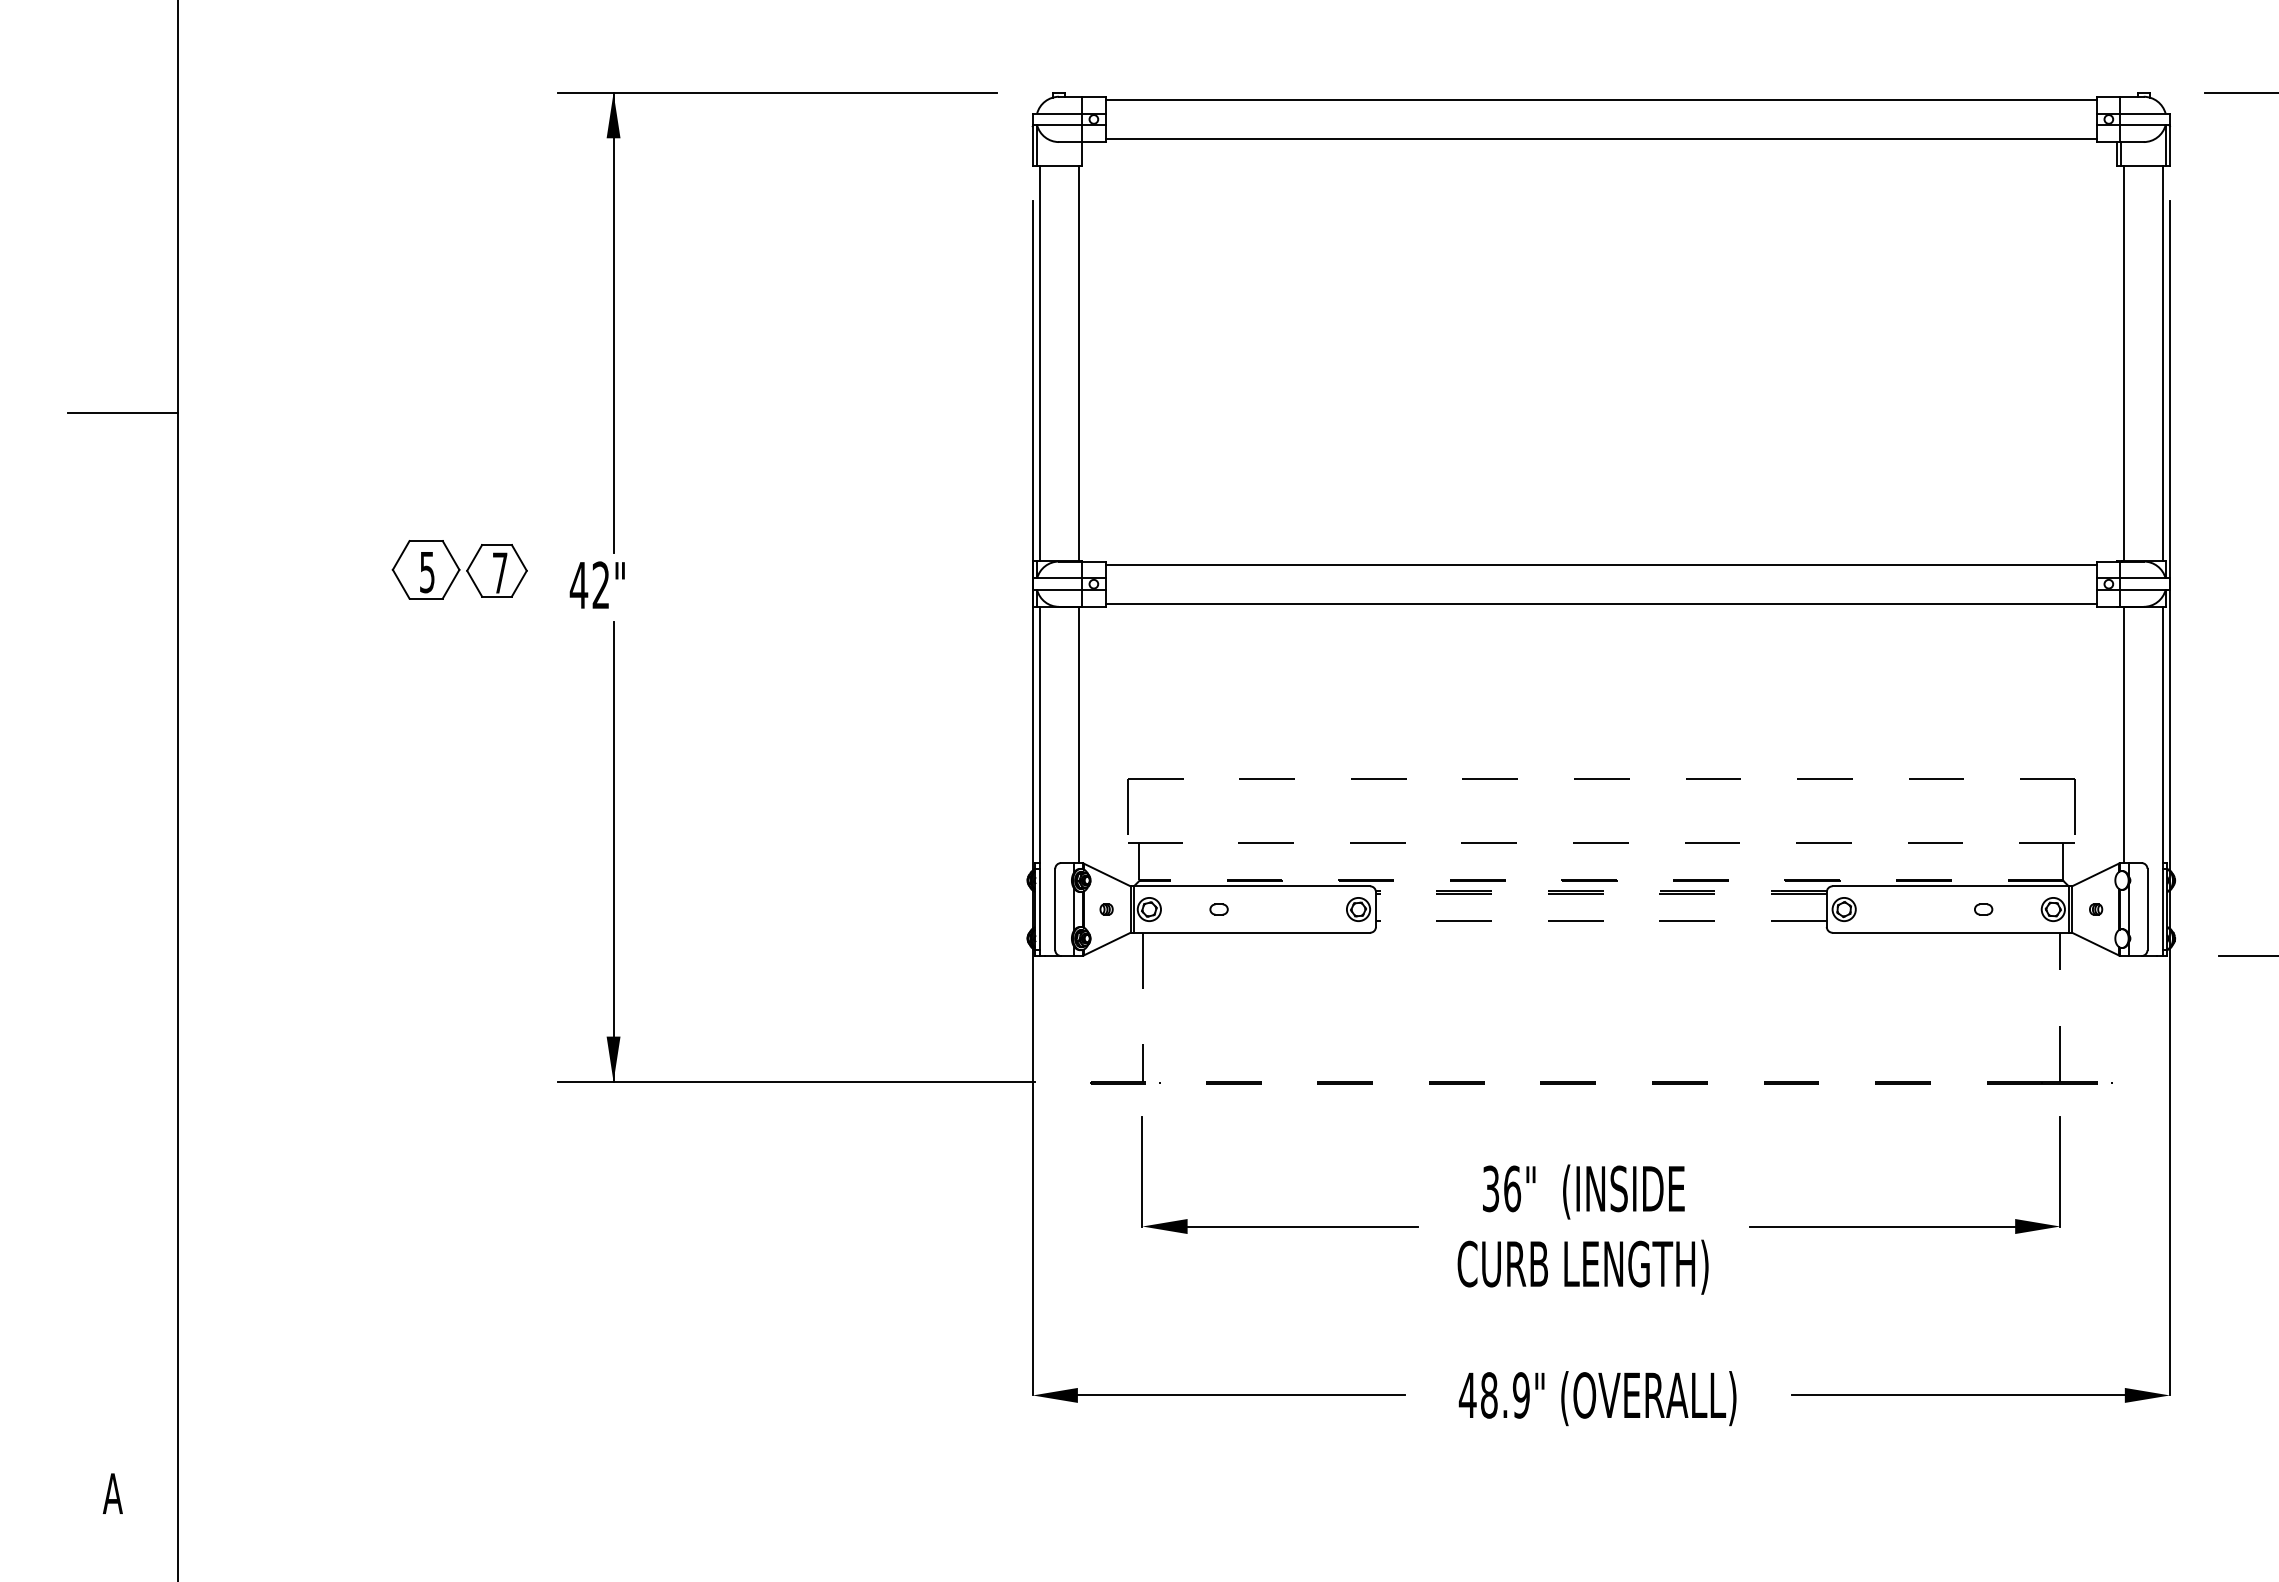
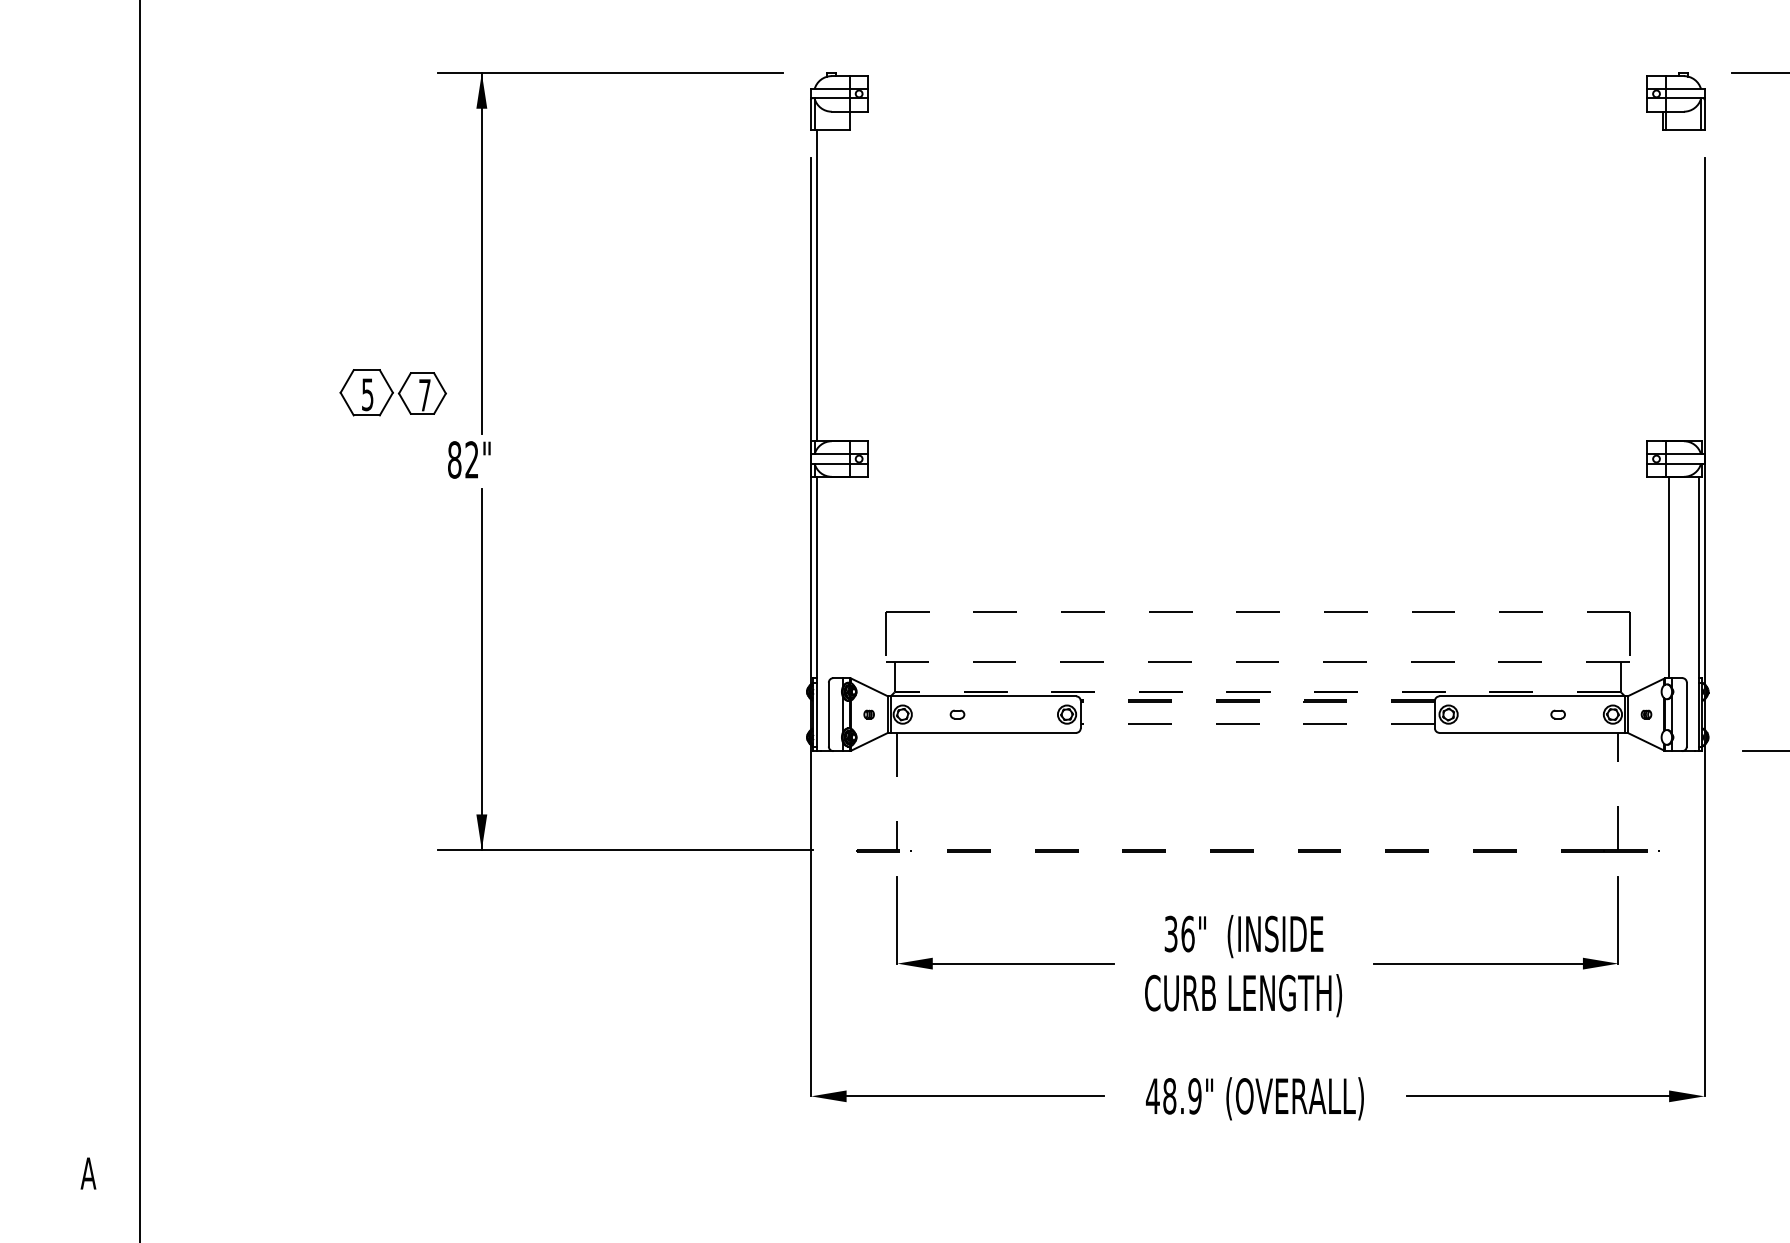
line: (1601, 99) -> (1257, 78), removed
line: (1601, 138) -> (1257, 108), removed
line: (1078, 362) -> (847, 284), removed
line: (2124, 362) -> (1668, 284), removed
line: (2163, 362) -> (1699, 284), removed
line: (123, 413) -> (96, 324), removed
line: (1601, 564) -> (1257, 443), removed
part: (459, 569) -> (393, 392), moved
text: (578, 585) -> (454, 460), 42" -> 82"
line: (1601, 603) -> (1257, 474), removed
line: (1078, 735) -> (847, 577), removed

